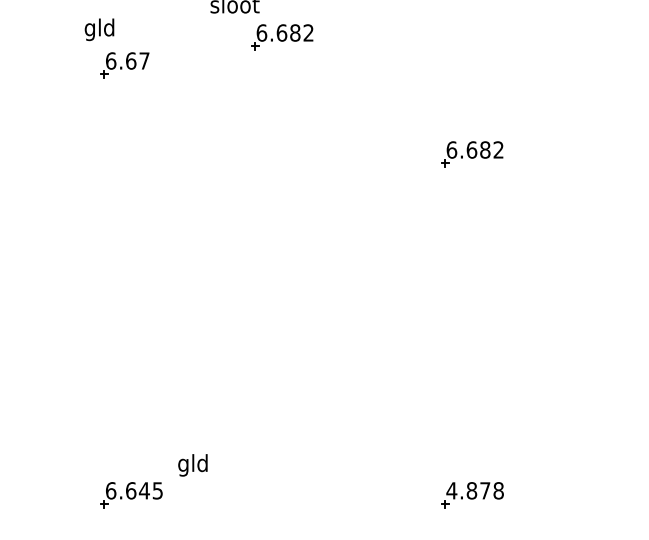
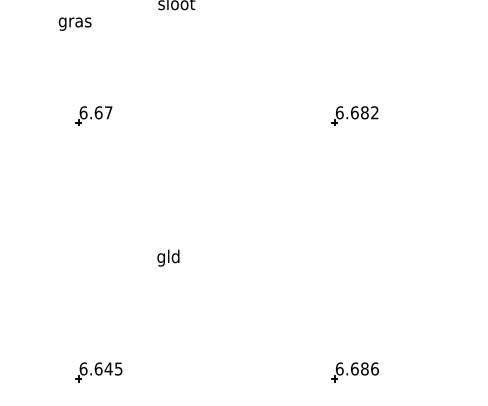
text: (99, 29) -> (74, 22), gld -> gras
part: (282, 37) -> (212, 28), removed
part: (124, 65) -> (93, 116), moved
text: (192, 465) -> (168, 258), moved
text: (474, 490) -> (356, 368), 4.878 -> 6.686

